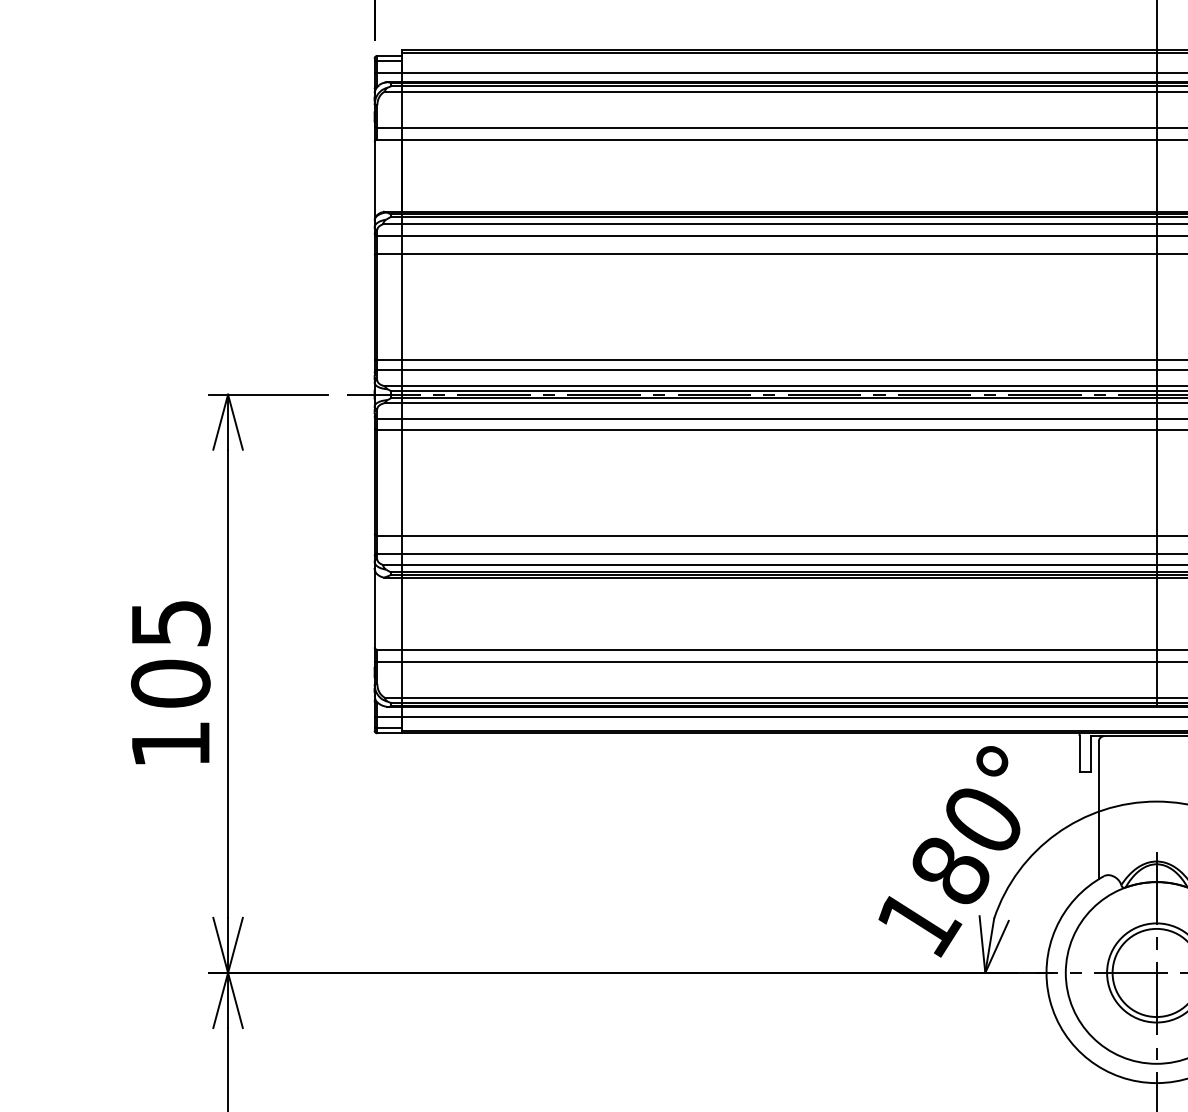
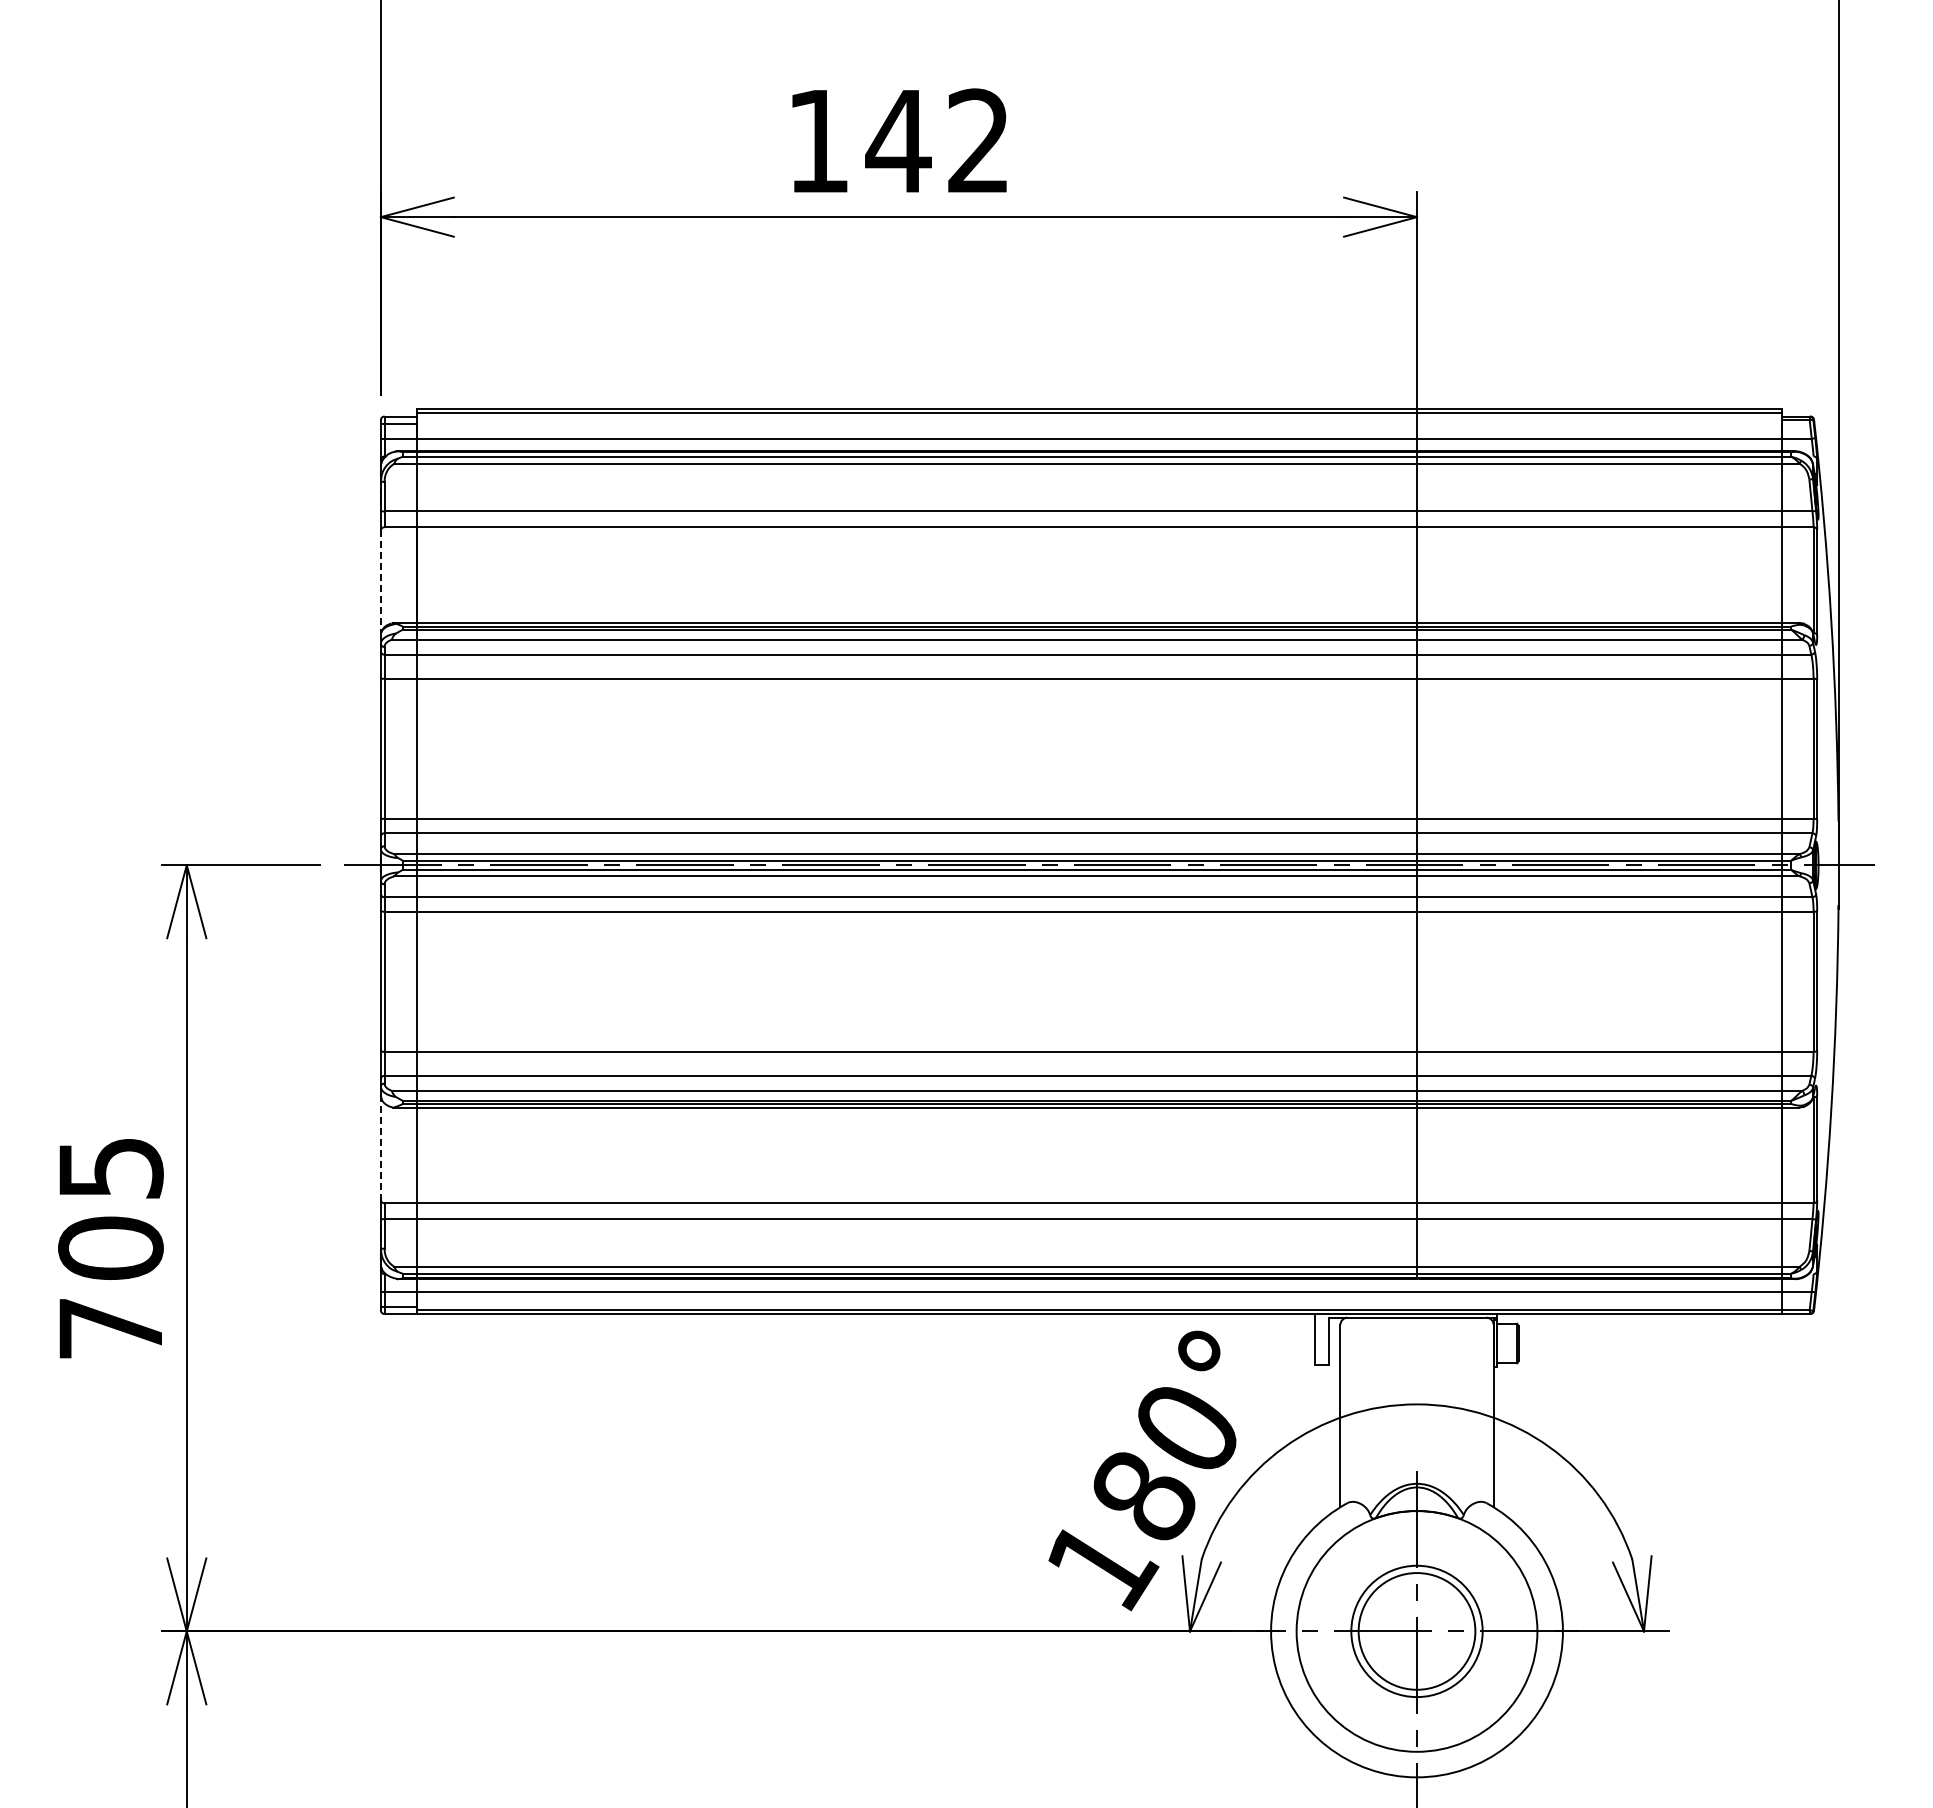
line: (374, 181) -> (380, 583), solid -> dashed
line: (374, 608) -> (380, 1148), solid -> dashed
text: (170, 744) -> (110, 1328), 105 -> 705

